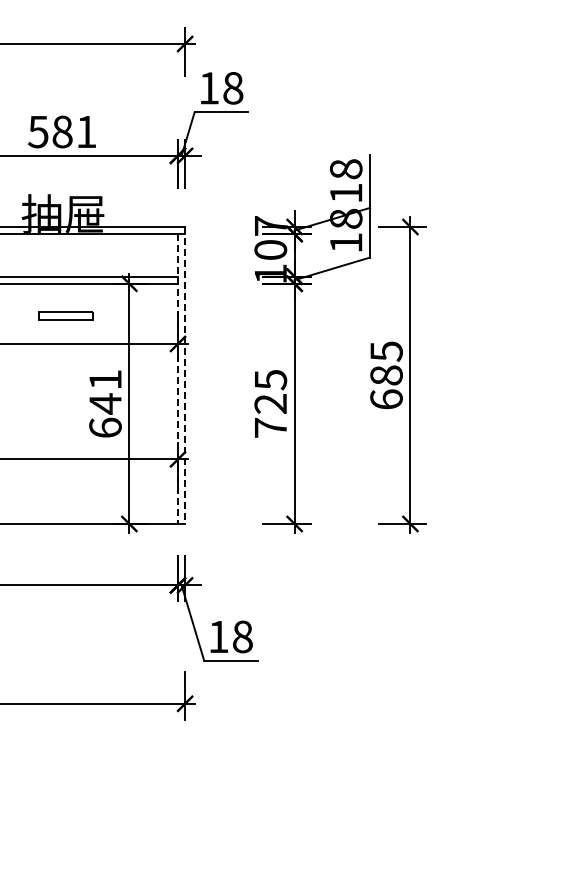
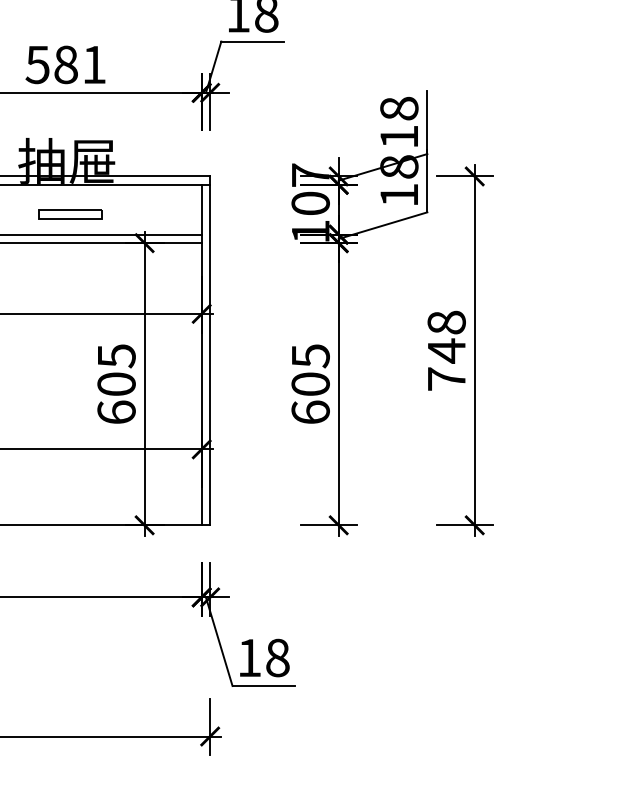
part: (65, 315) -> (69, 213), moved
line: (185, 375) -> (210, 350), dashed -> solid
text: (386, 375) -> (446, 350), 685 -> 748
line: (178, 379) -> (202, 355), dashed -> solid
text: (105, 392) -> (116, 370), 641 -> 605
text: (270, 415) -> (310, 397), 725 -> 605

